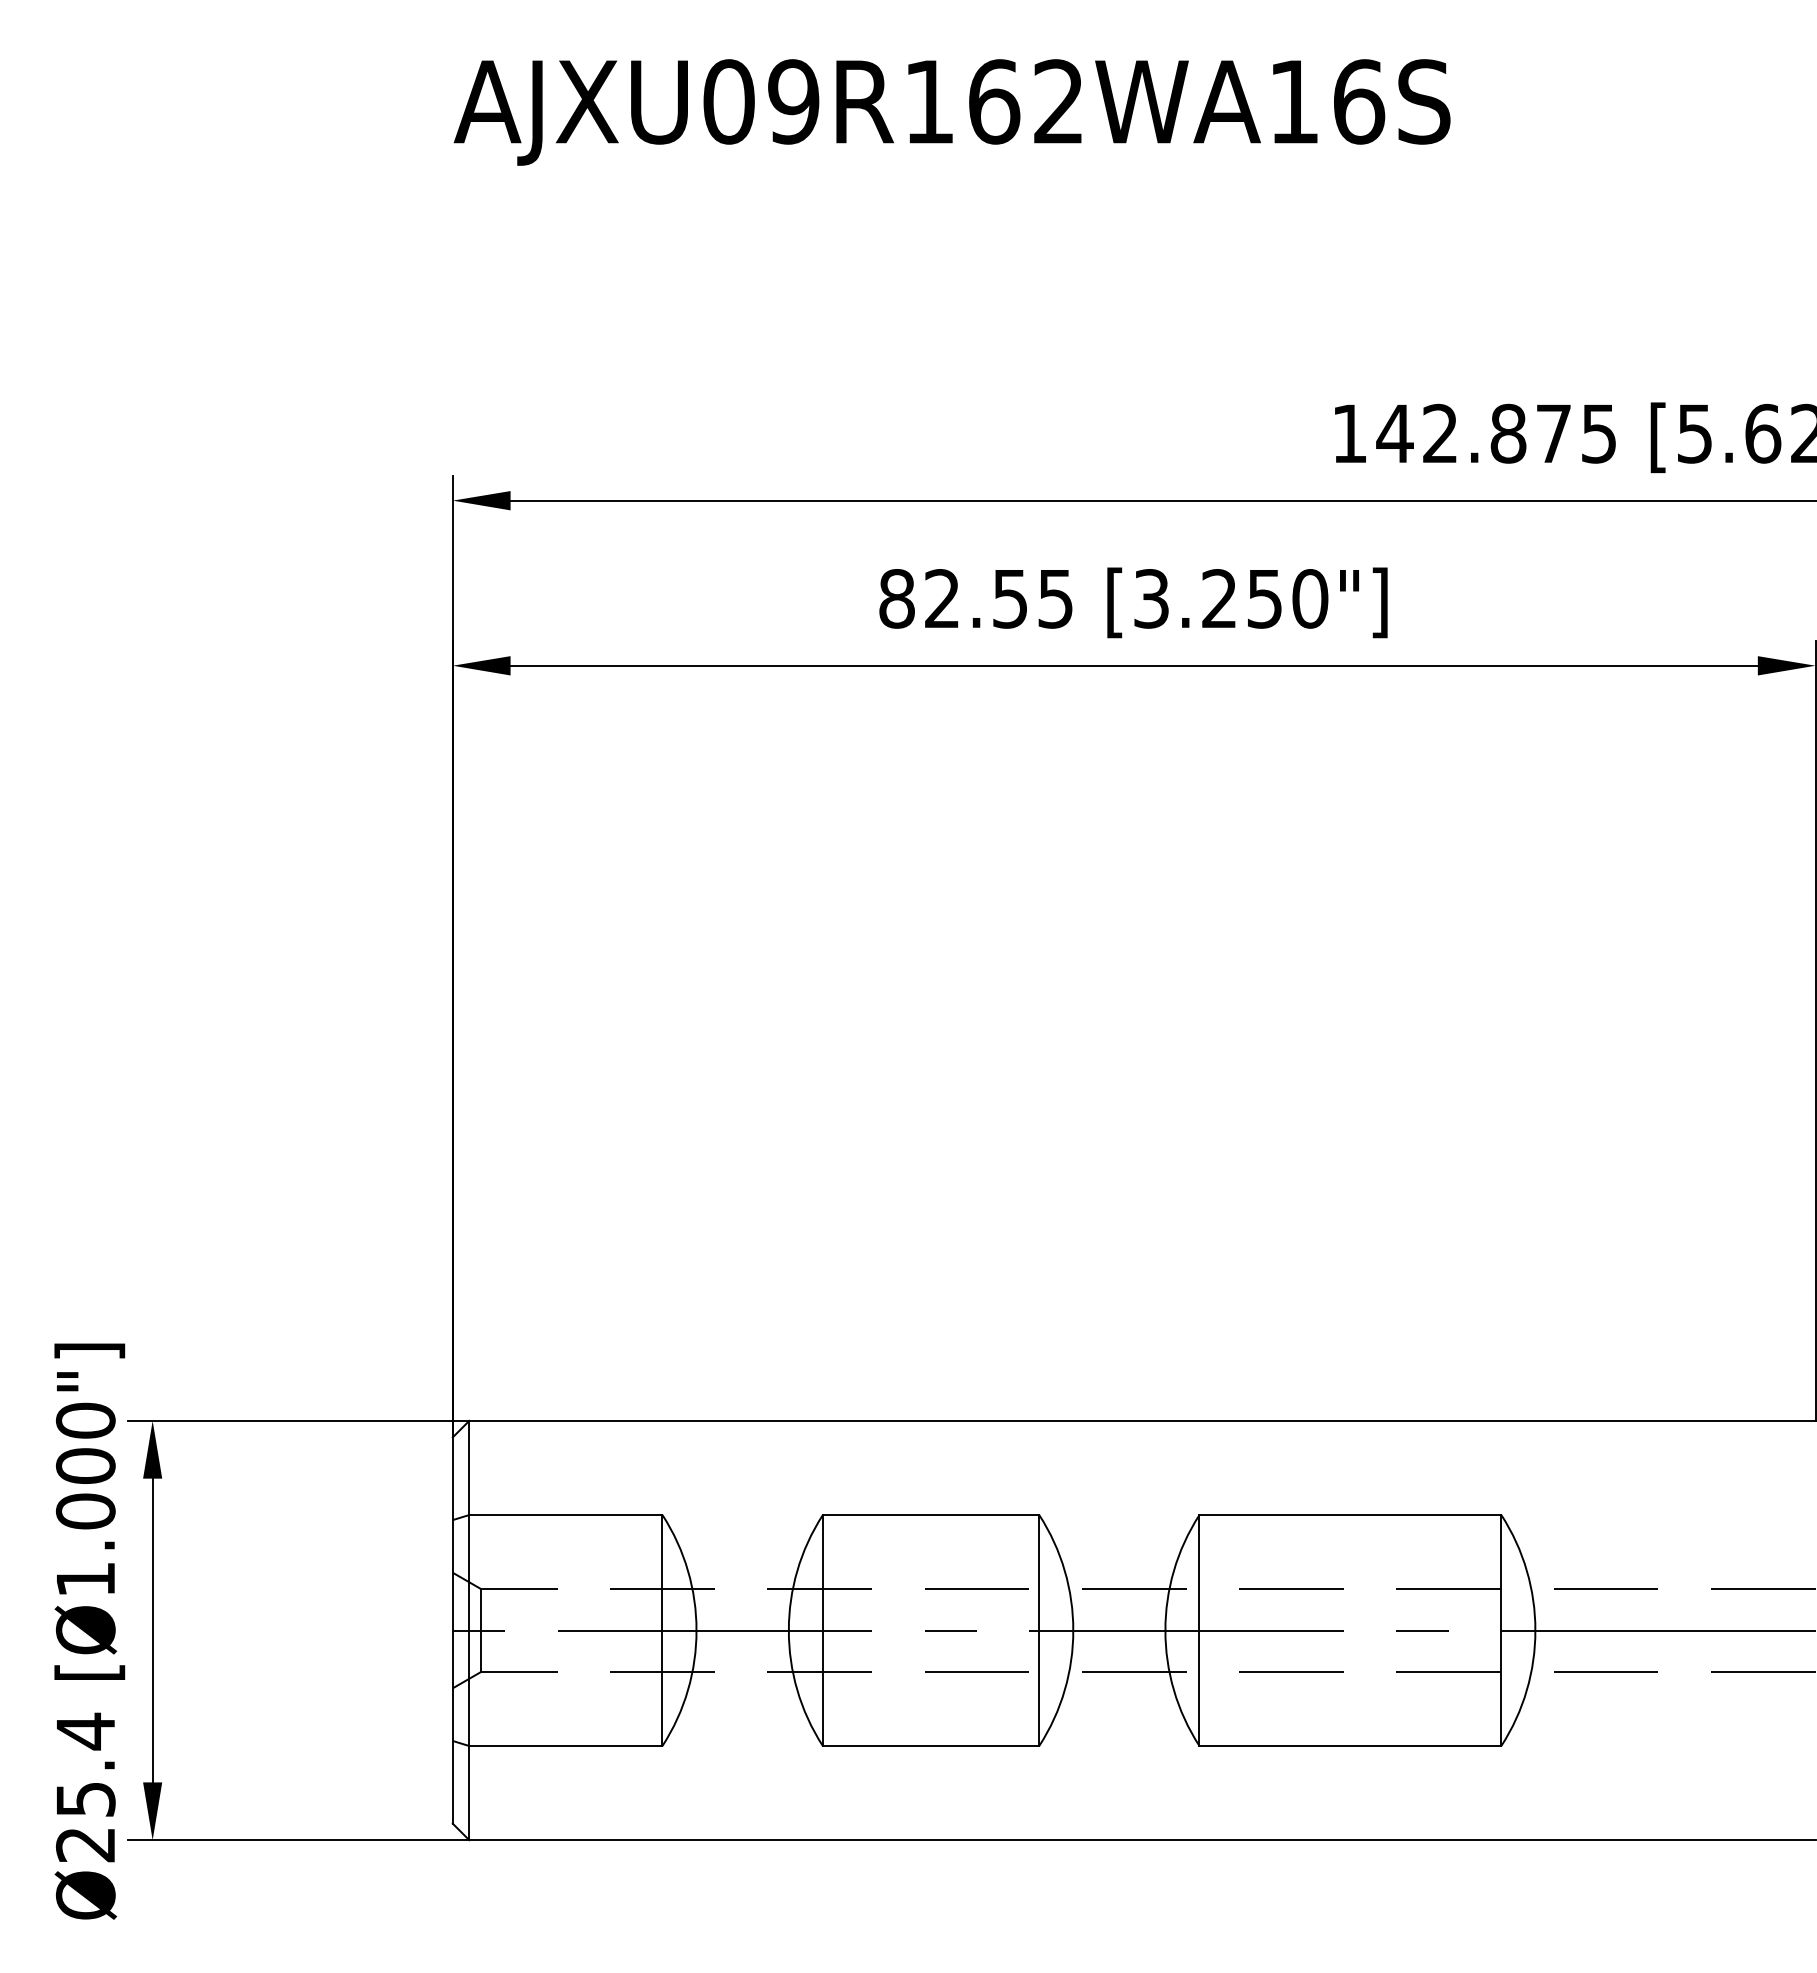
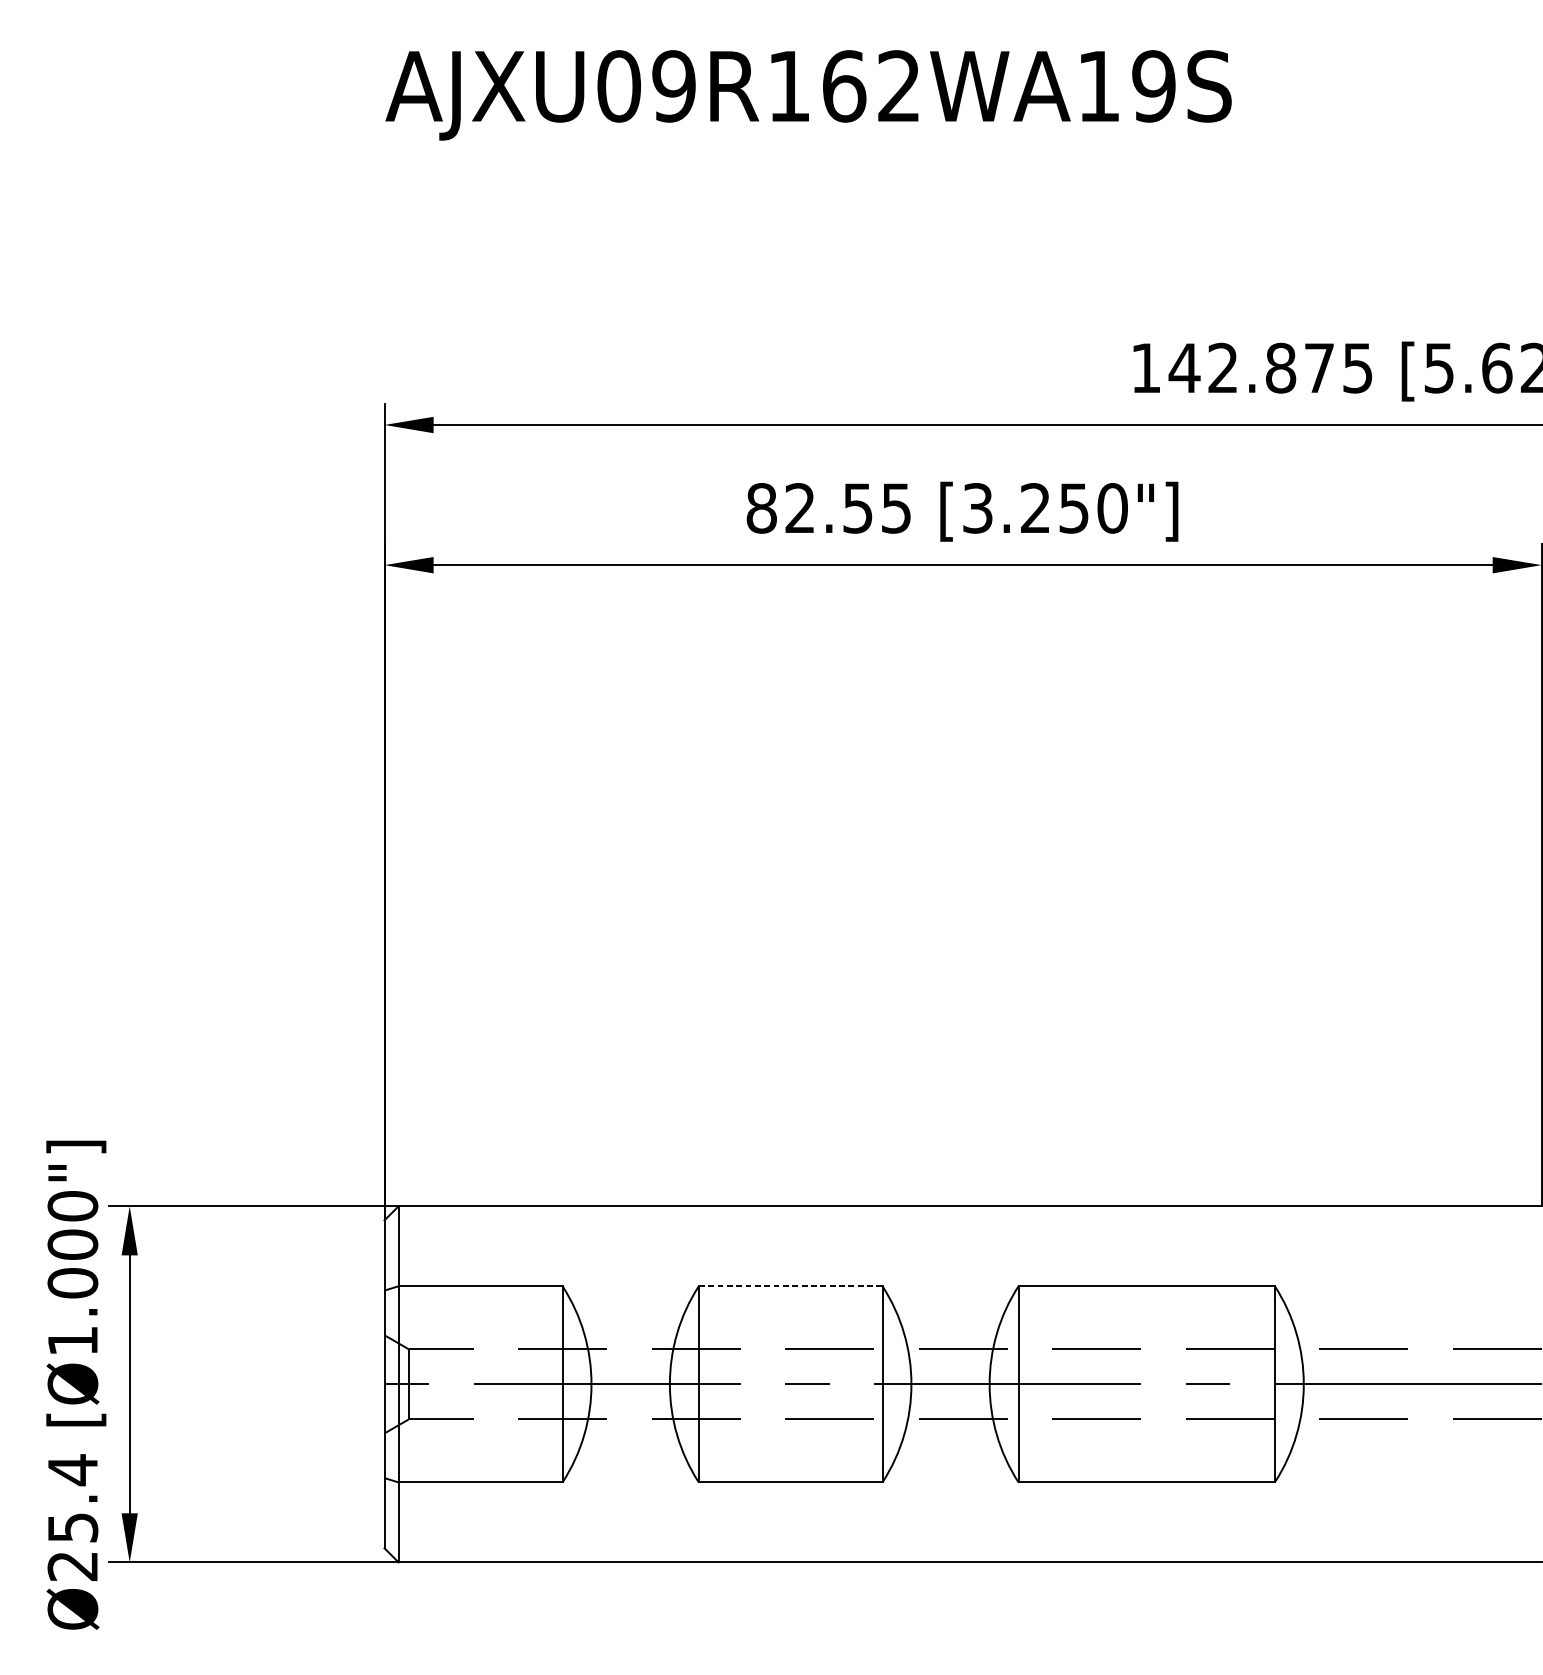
text: (1359, 101) -> (1154, 86), AJXU09R162WA16S -> AJXU09R162WA19S
line: (931, 1515) -> (791, 1286), solid -> dashed

